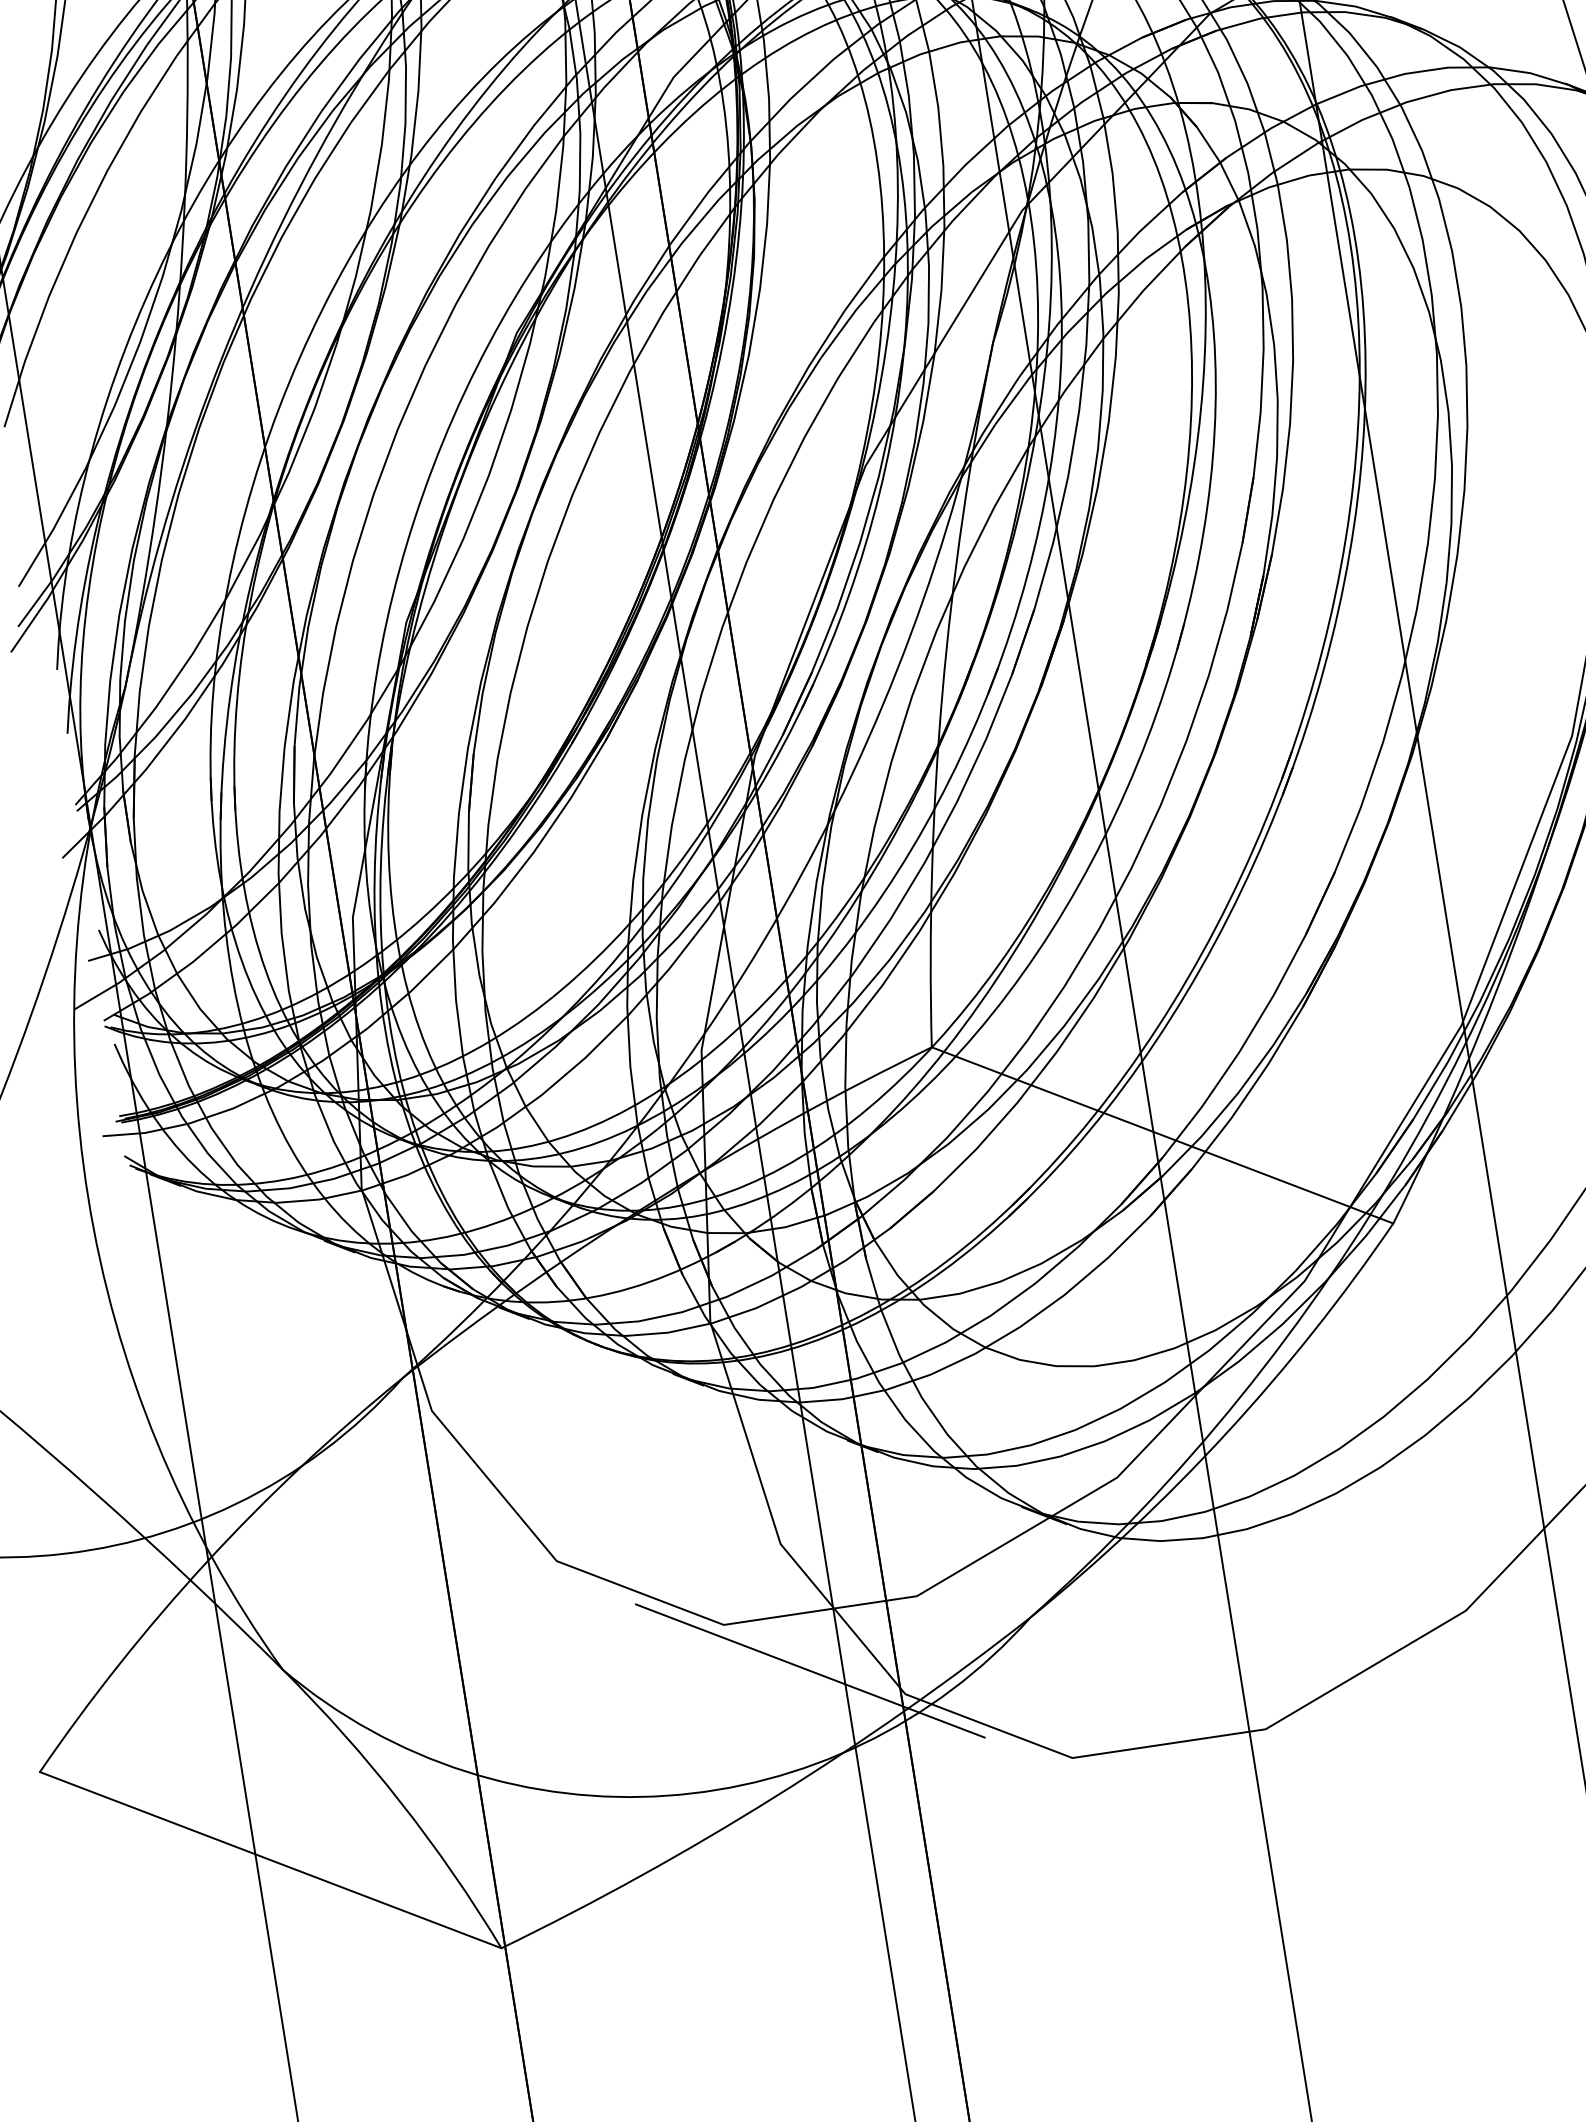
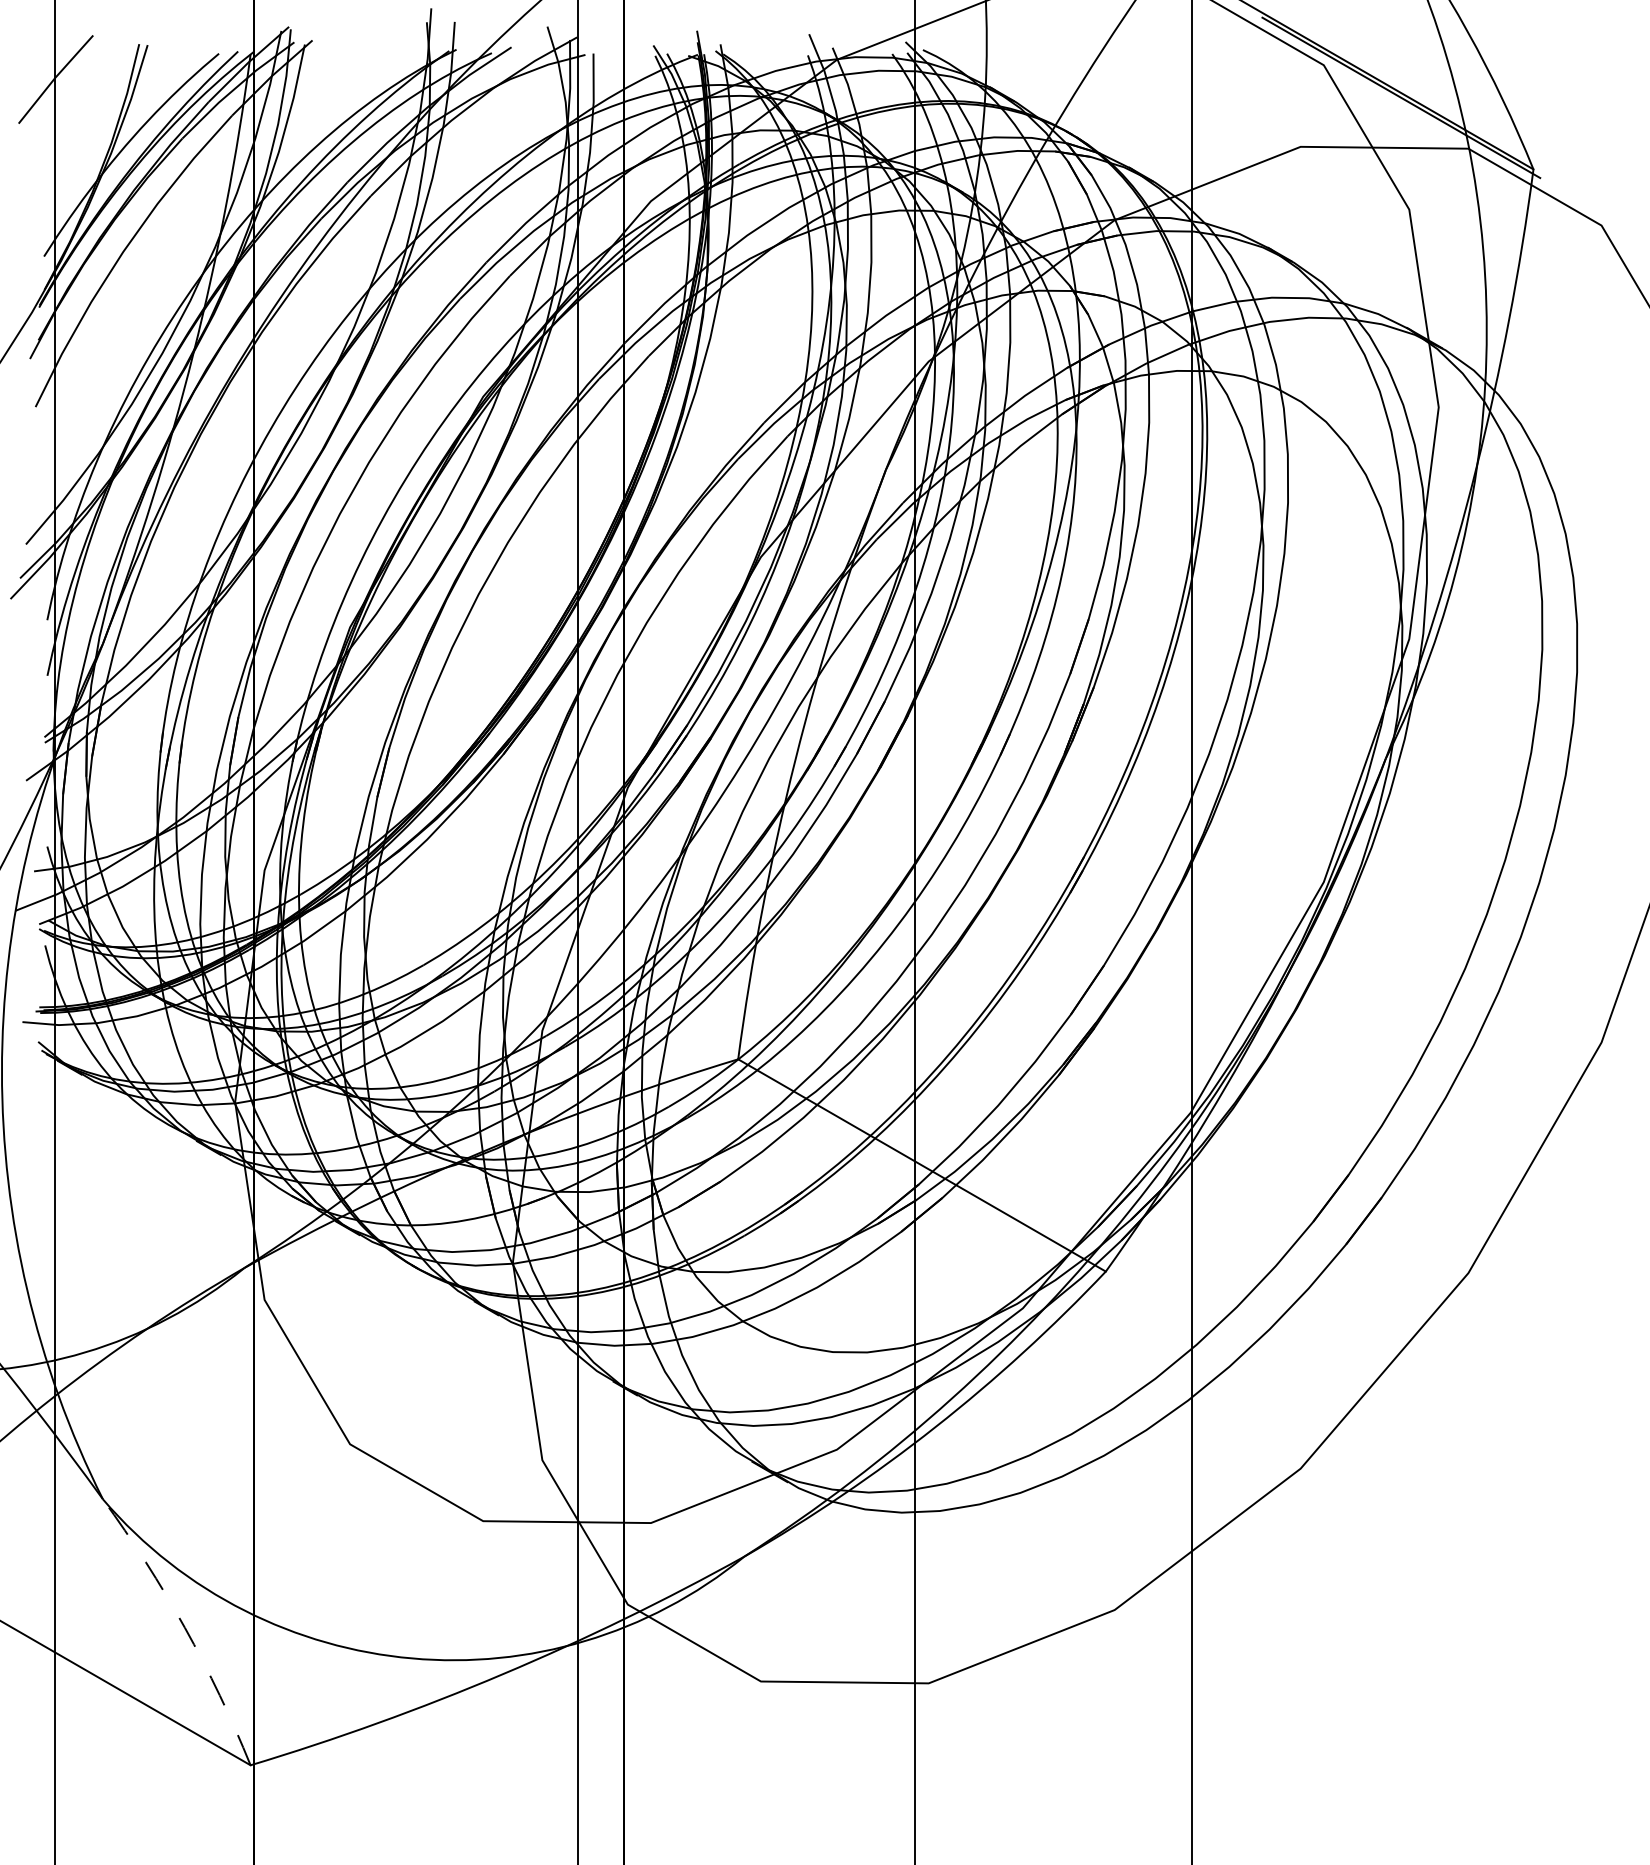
line: (810, 1670) -> (550, 1571), removed
arc: (400, 1802) -> (184, 1627), solid -> dashed

